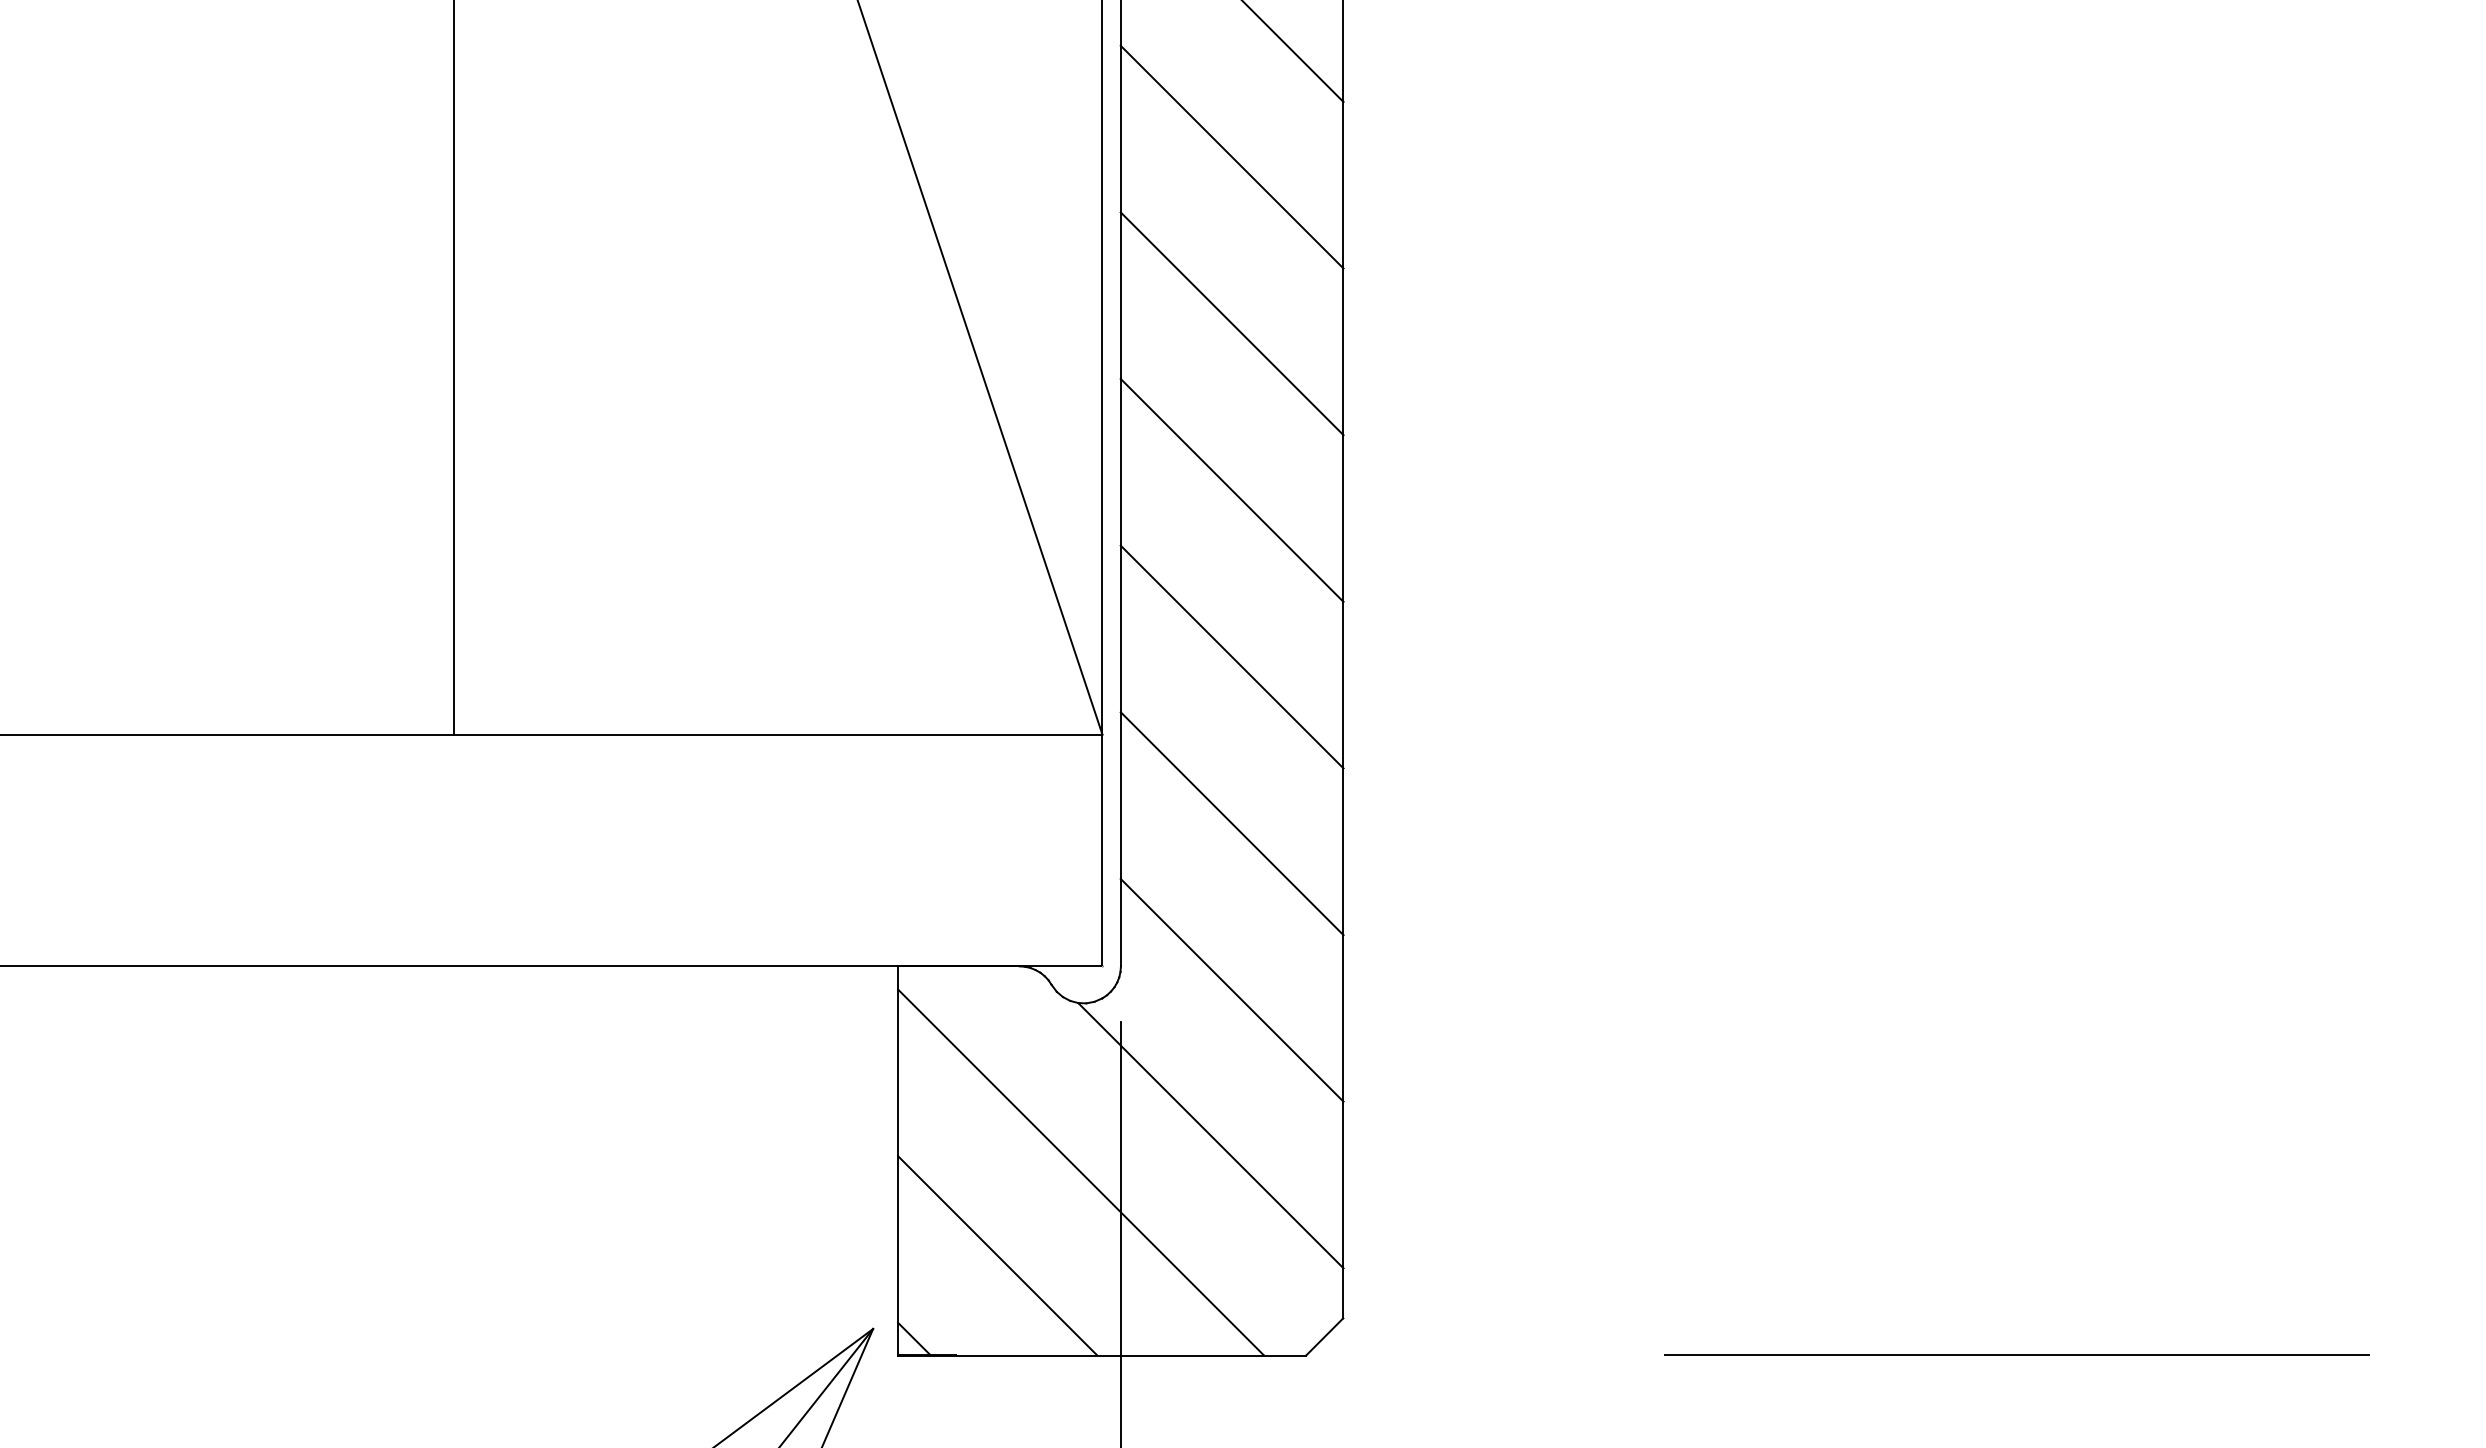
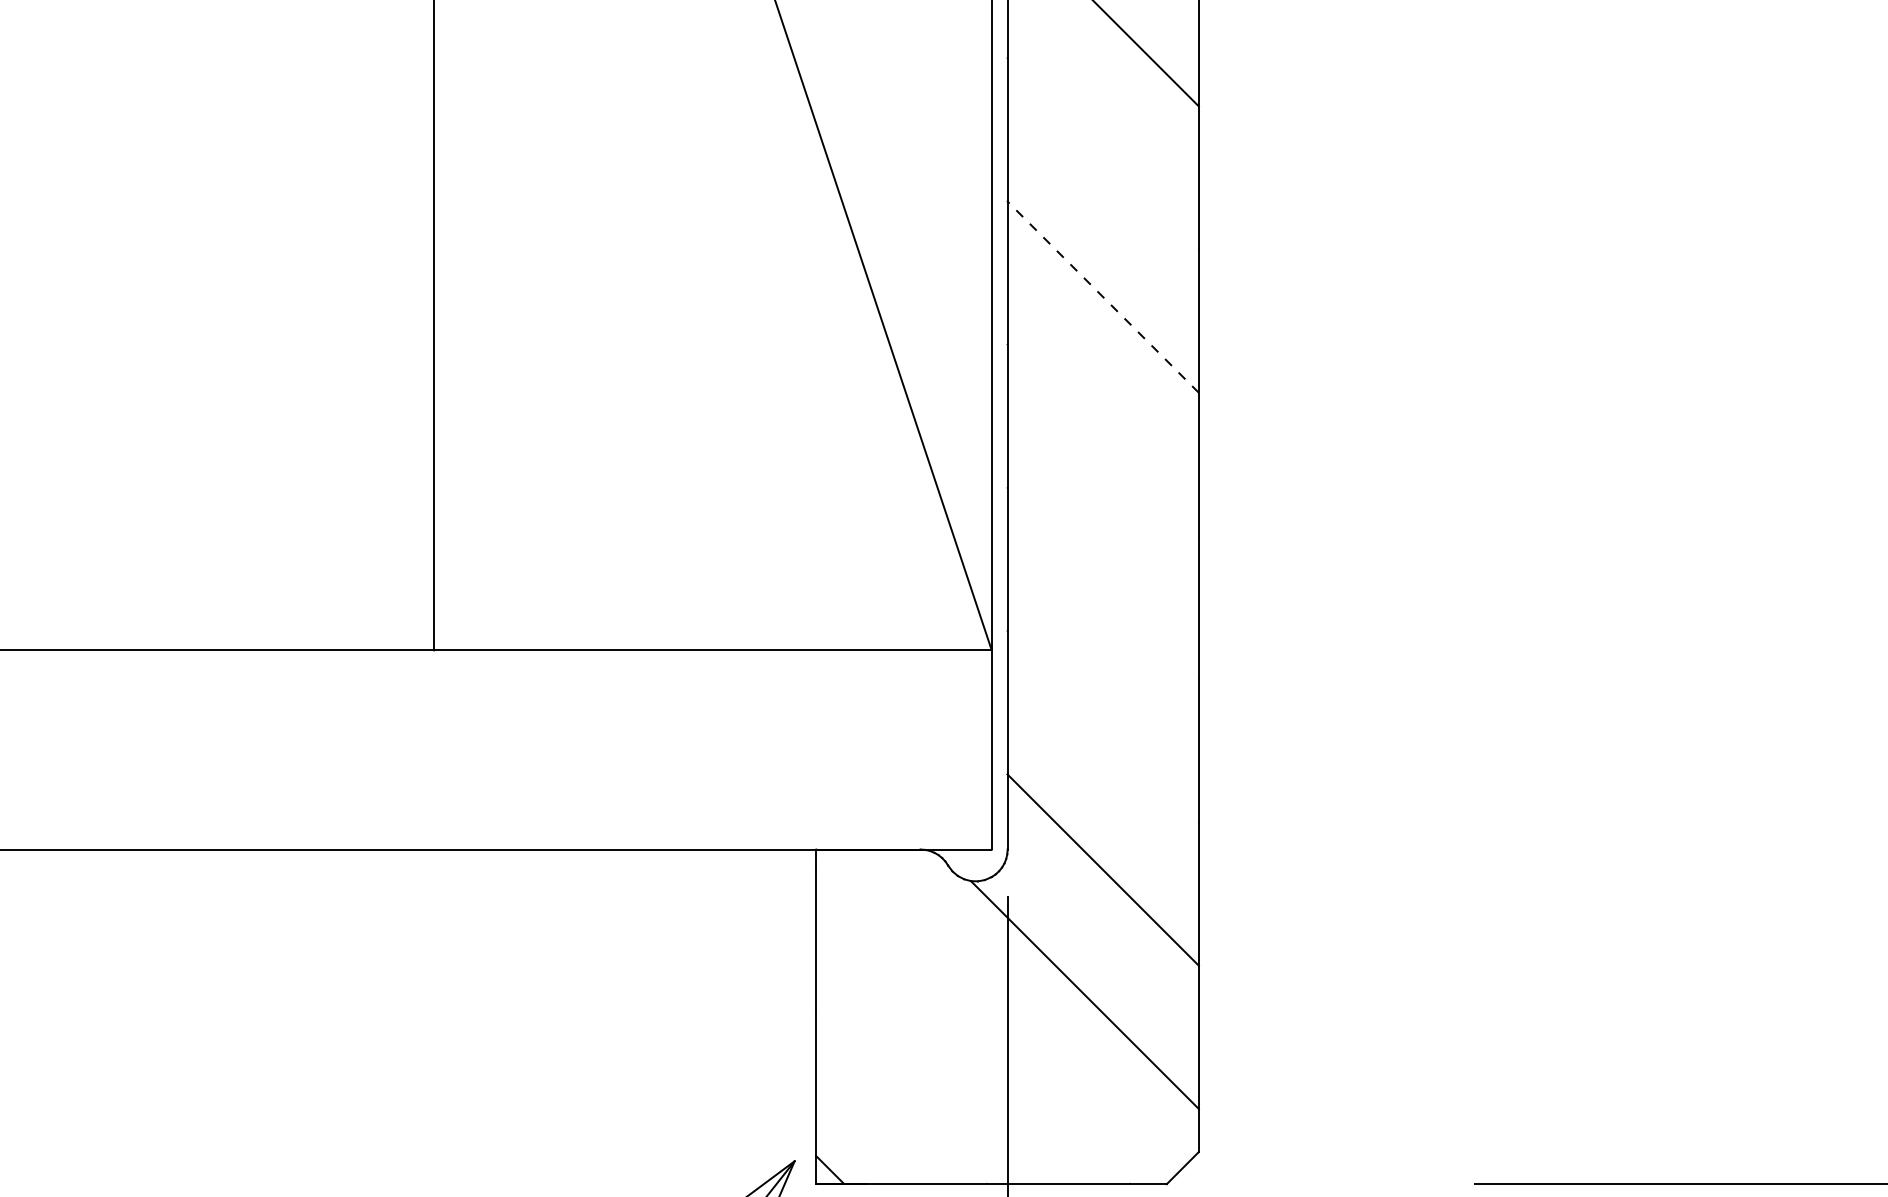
line: (1231, 156) -> (1102, 153), removed
line: (1231, 323) -> (1102, 296), solid -> dashed
line: (1231, 490) -> (1102, 440), removed
line: (1231, 656) -> (1102, 583), removed
line: (1231, 823) -> (1102, 726), removed
line: (1080, 1172) -> (972, 1026), removed
line: (997, 1255) -> (901, 1098), removed

